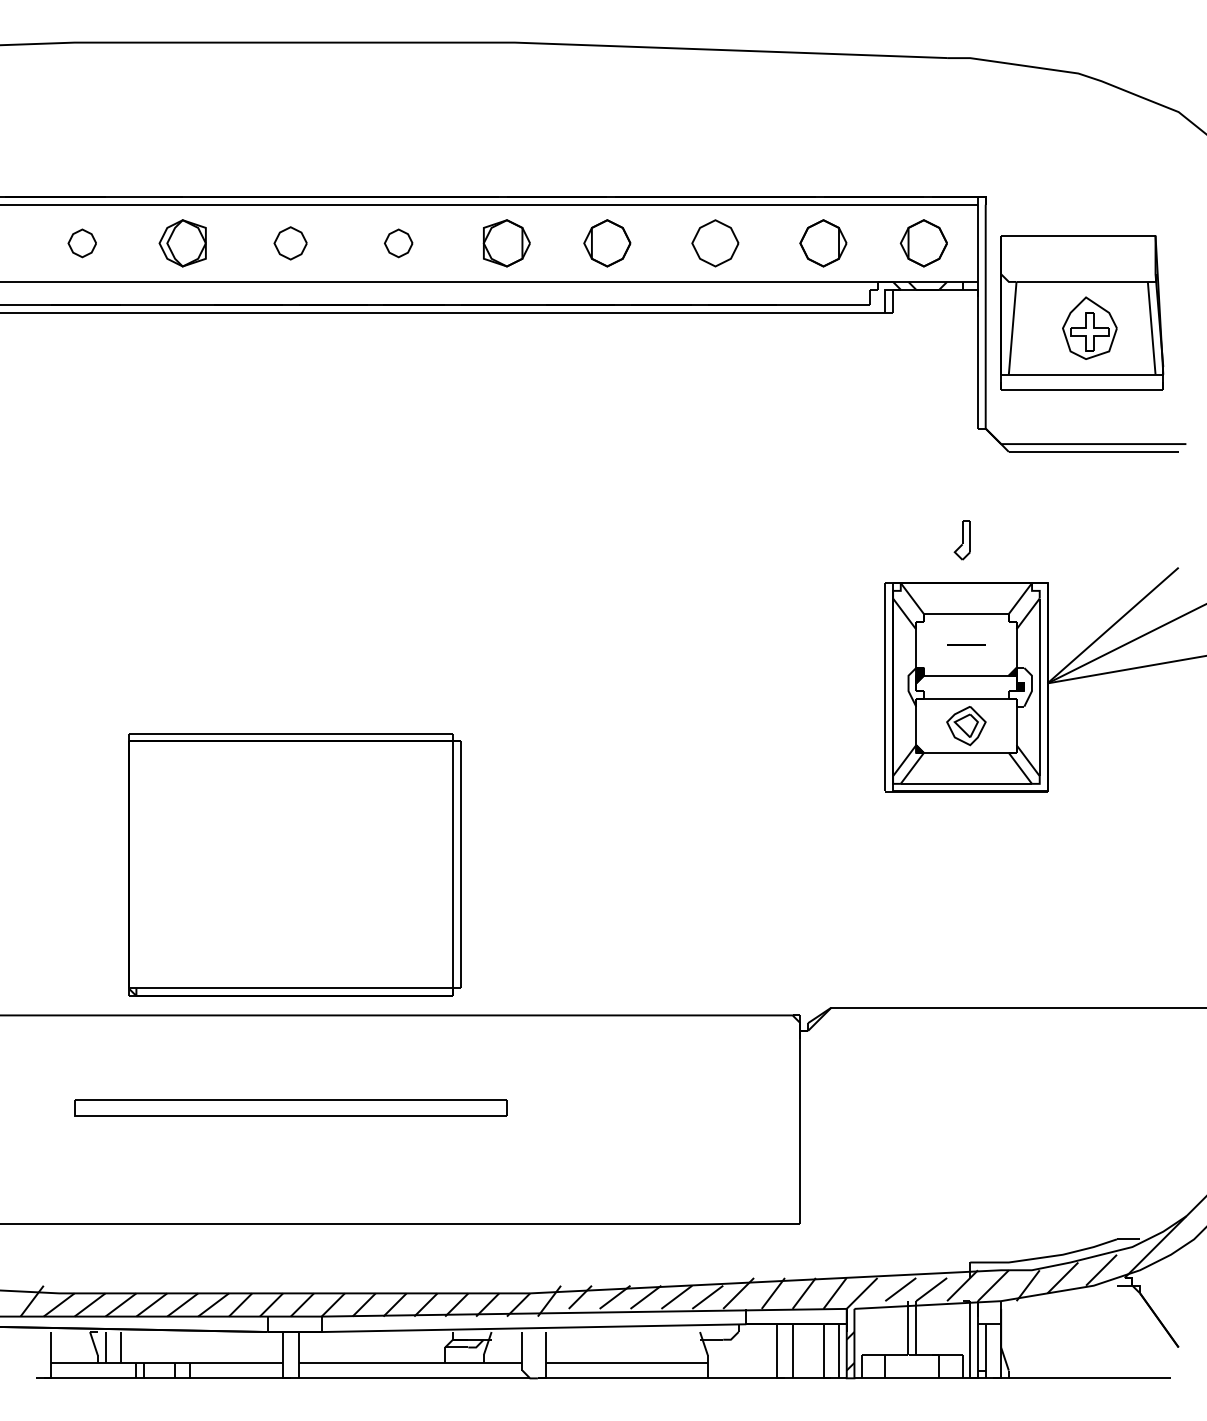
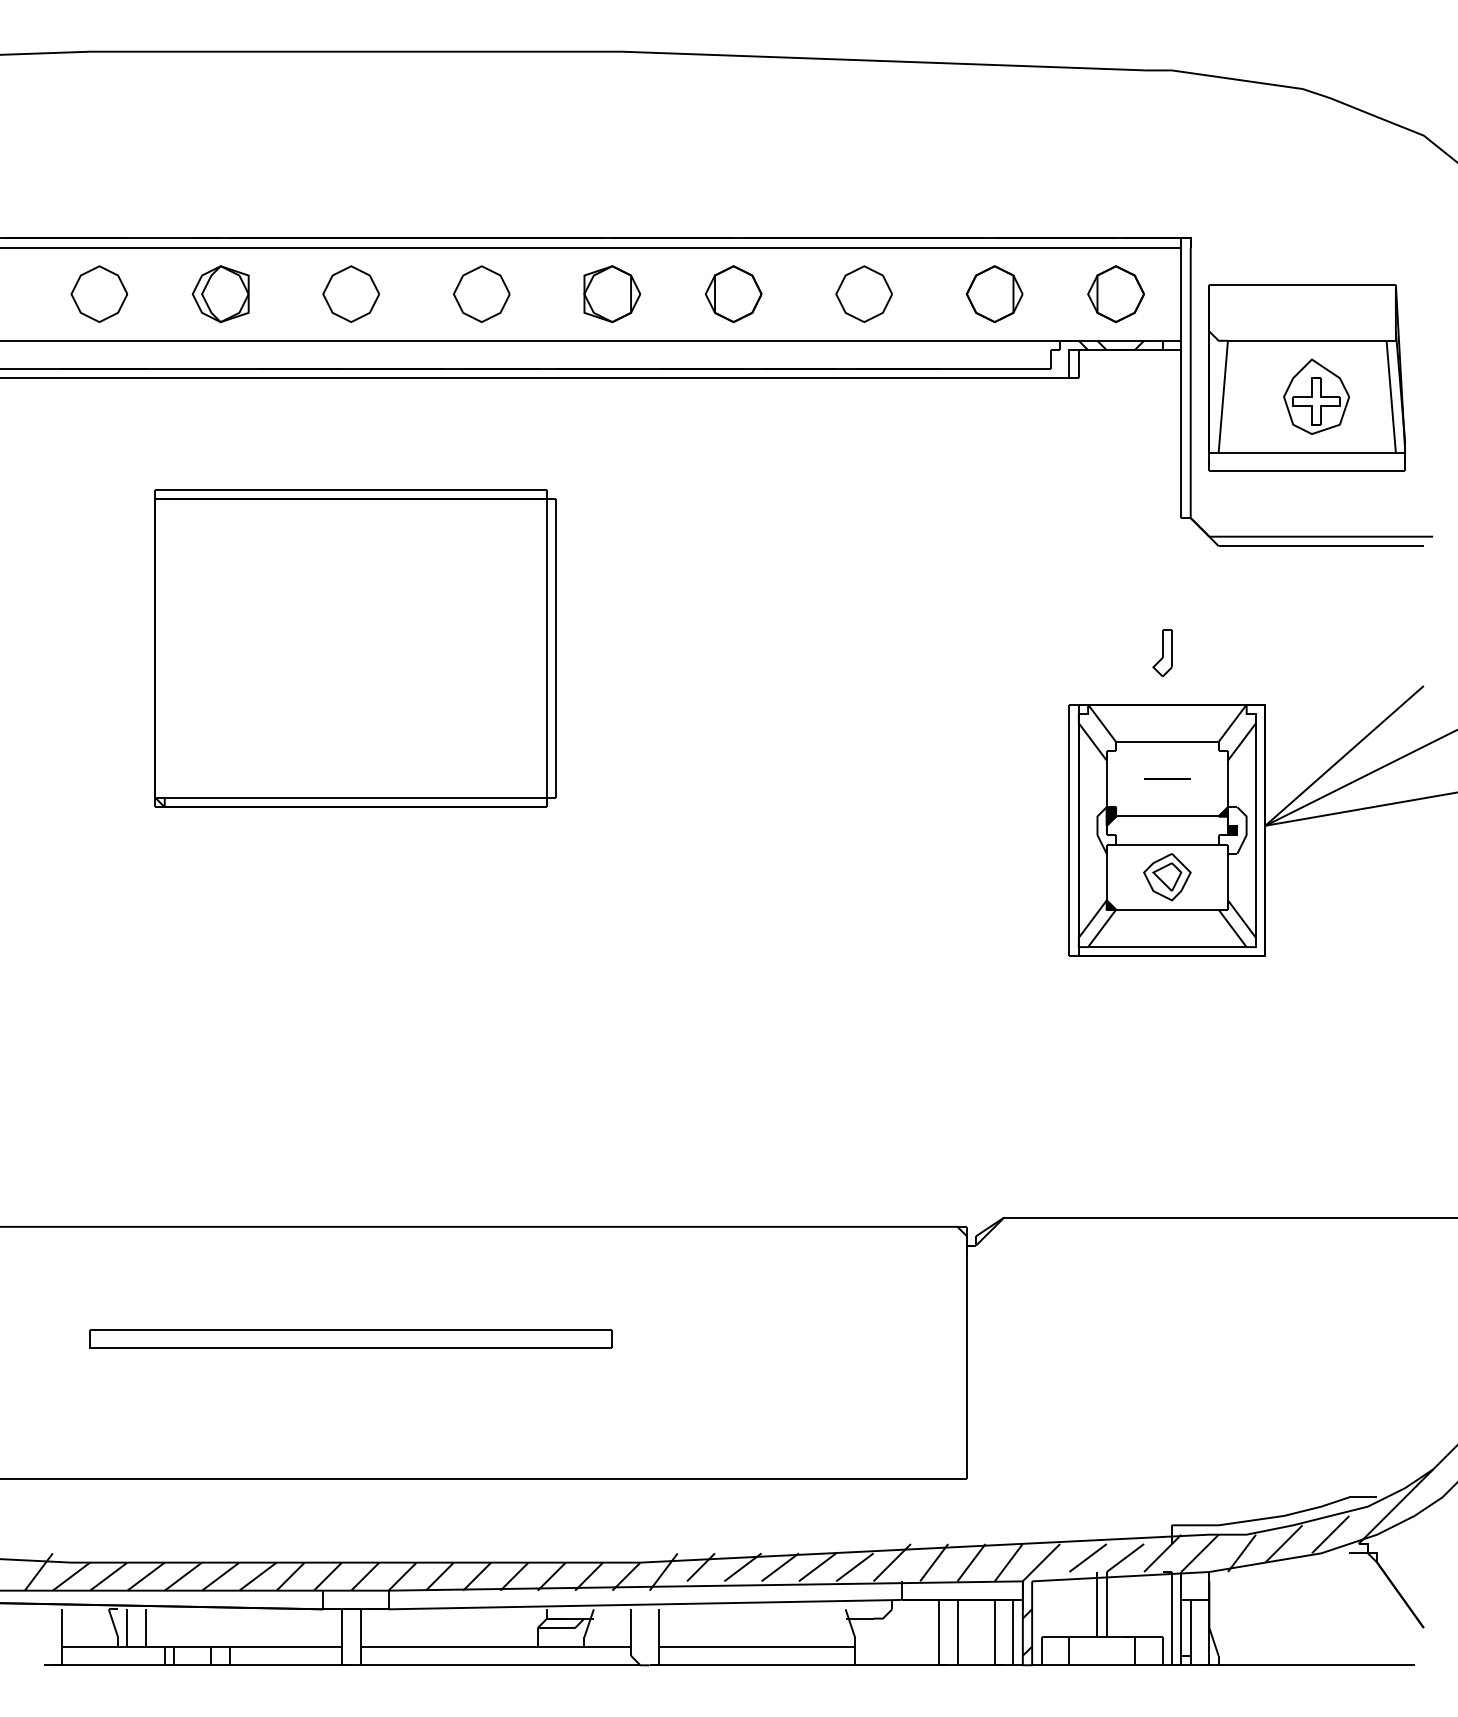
part: (82, 243) -> (99, 294), size x1.67
part: (290, 243) -> (350, 294), size x1.43
part: (398, 243) -> (481, 294), size x1.67
part: (294, 864) -> (355, 648), moved

